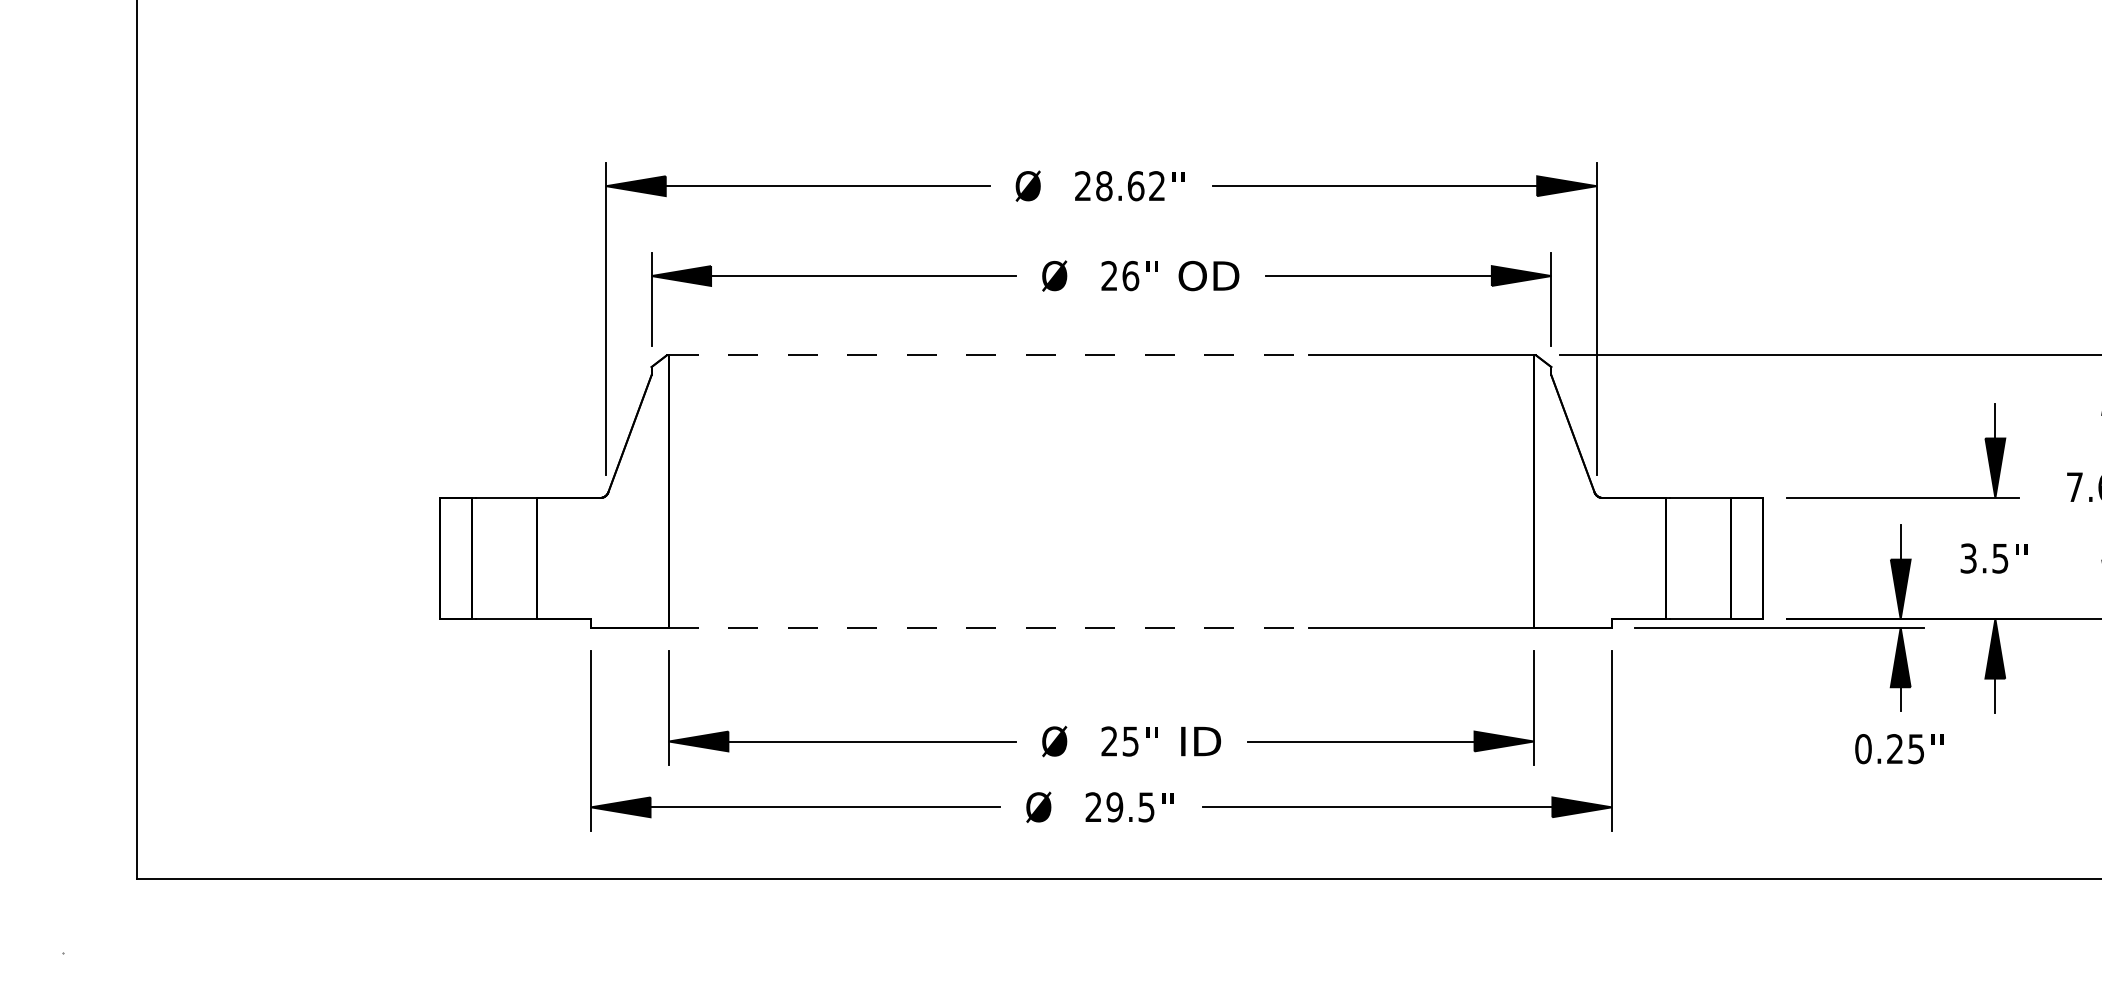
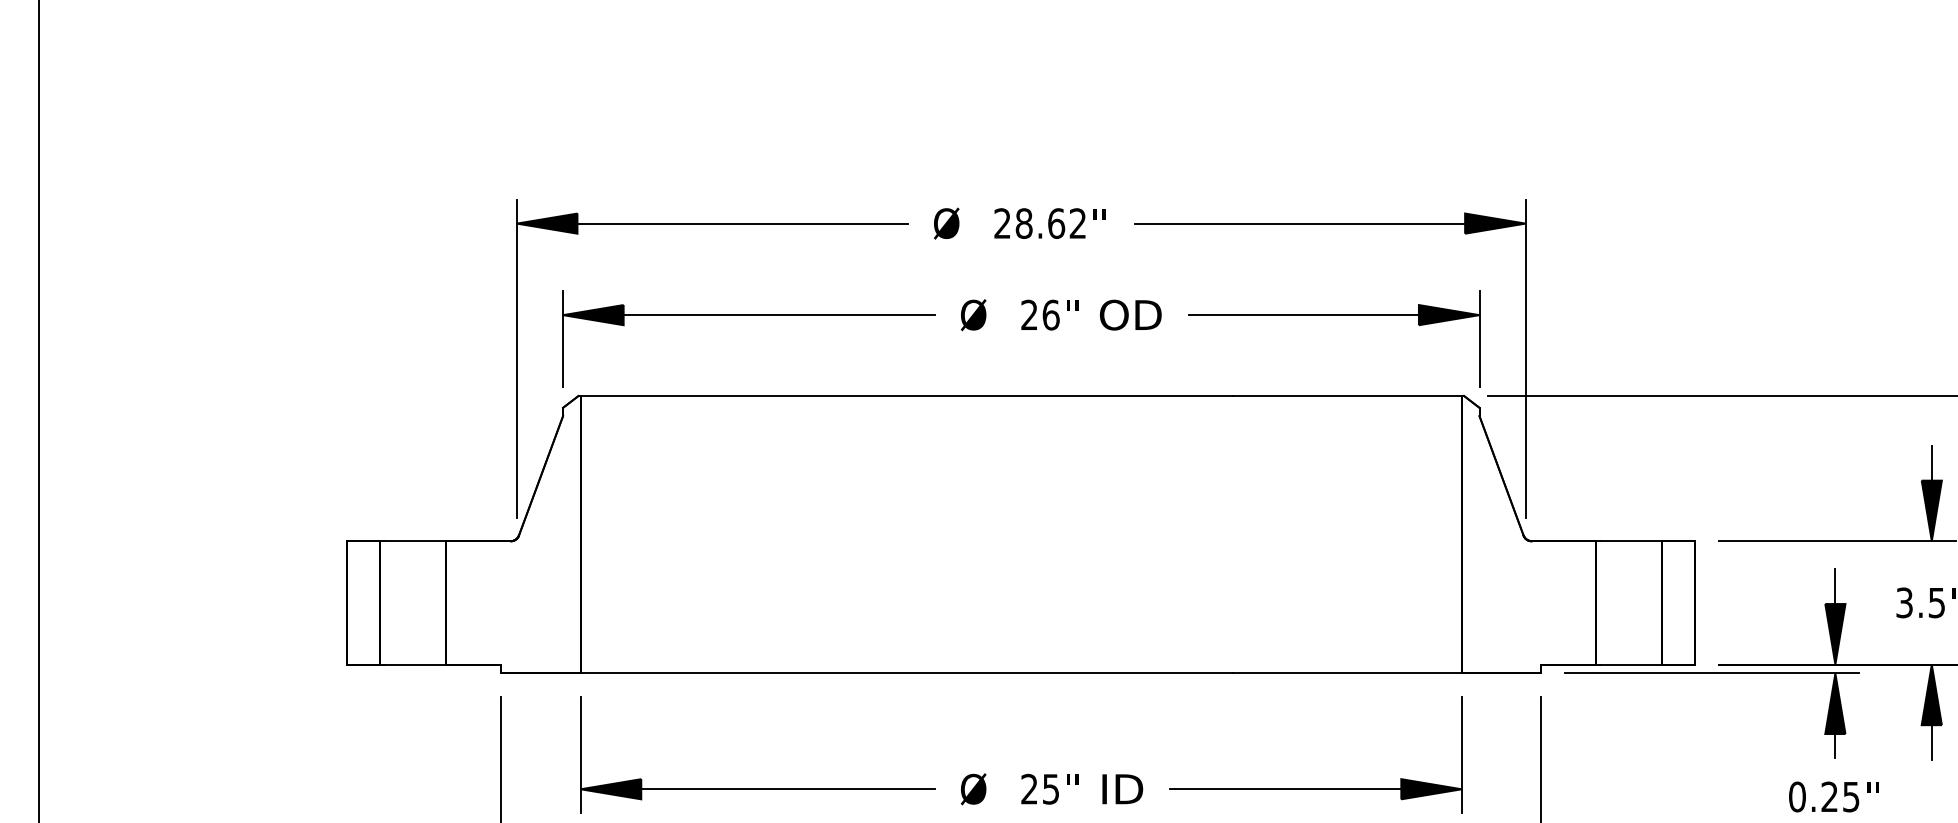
line: (988, 355) -> (906, 396), dashed -> solid
line: (988, 627) -> (906, 673), dashed -> solid

